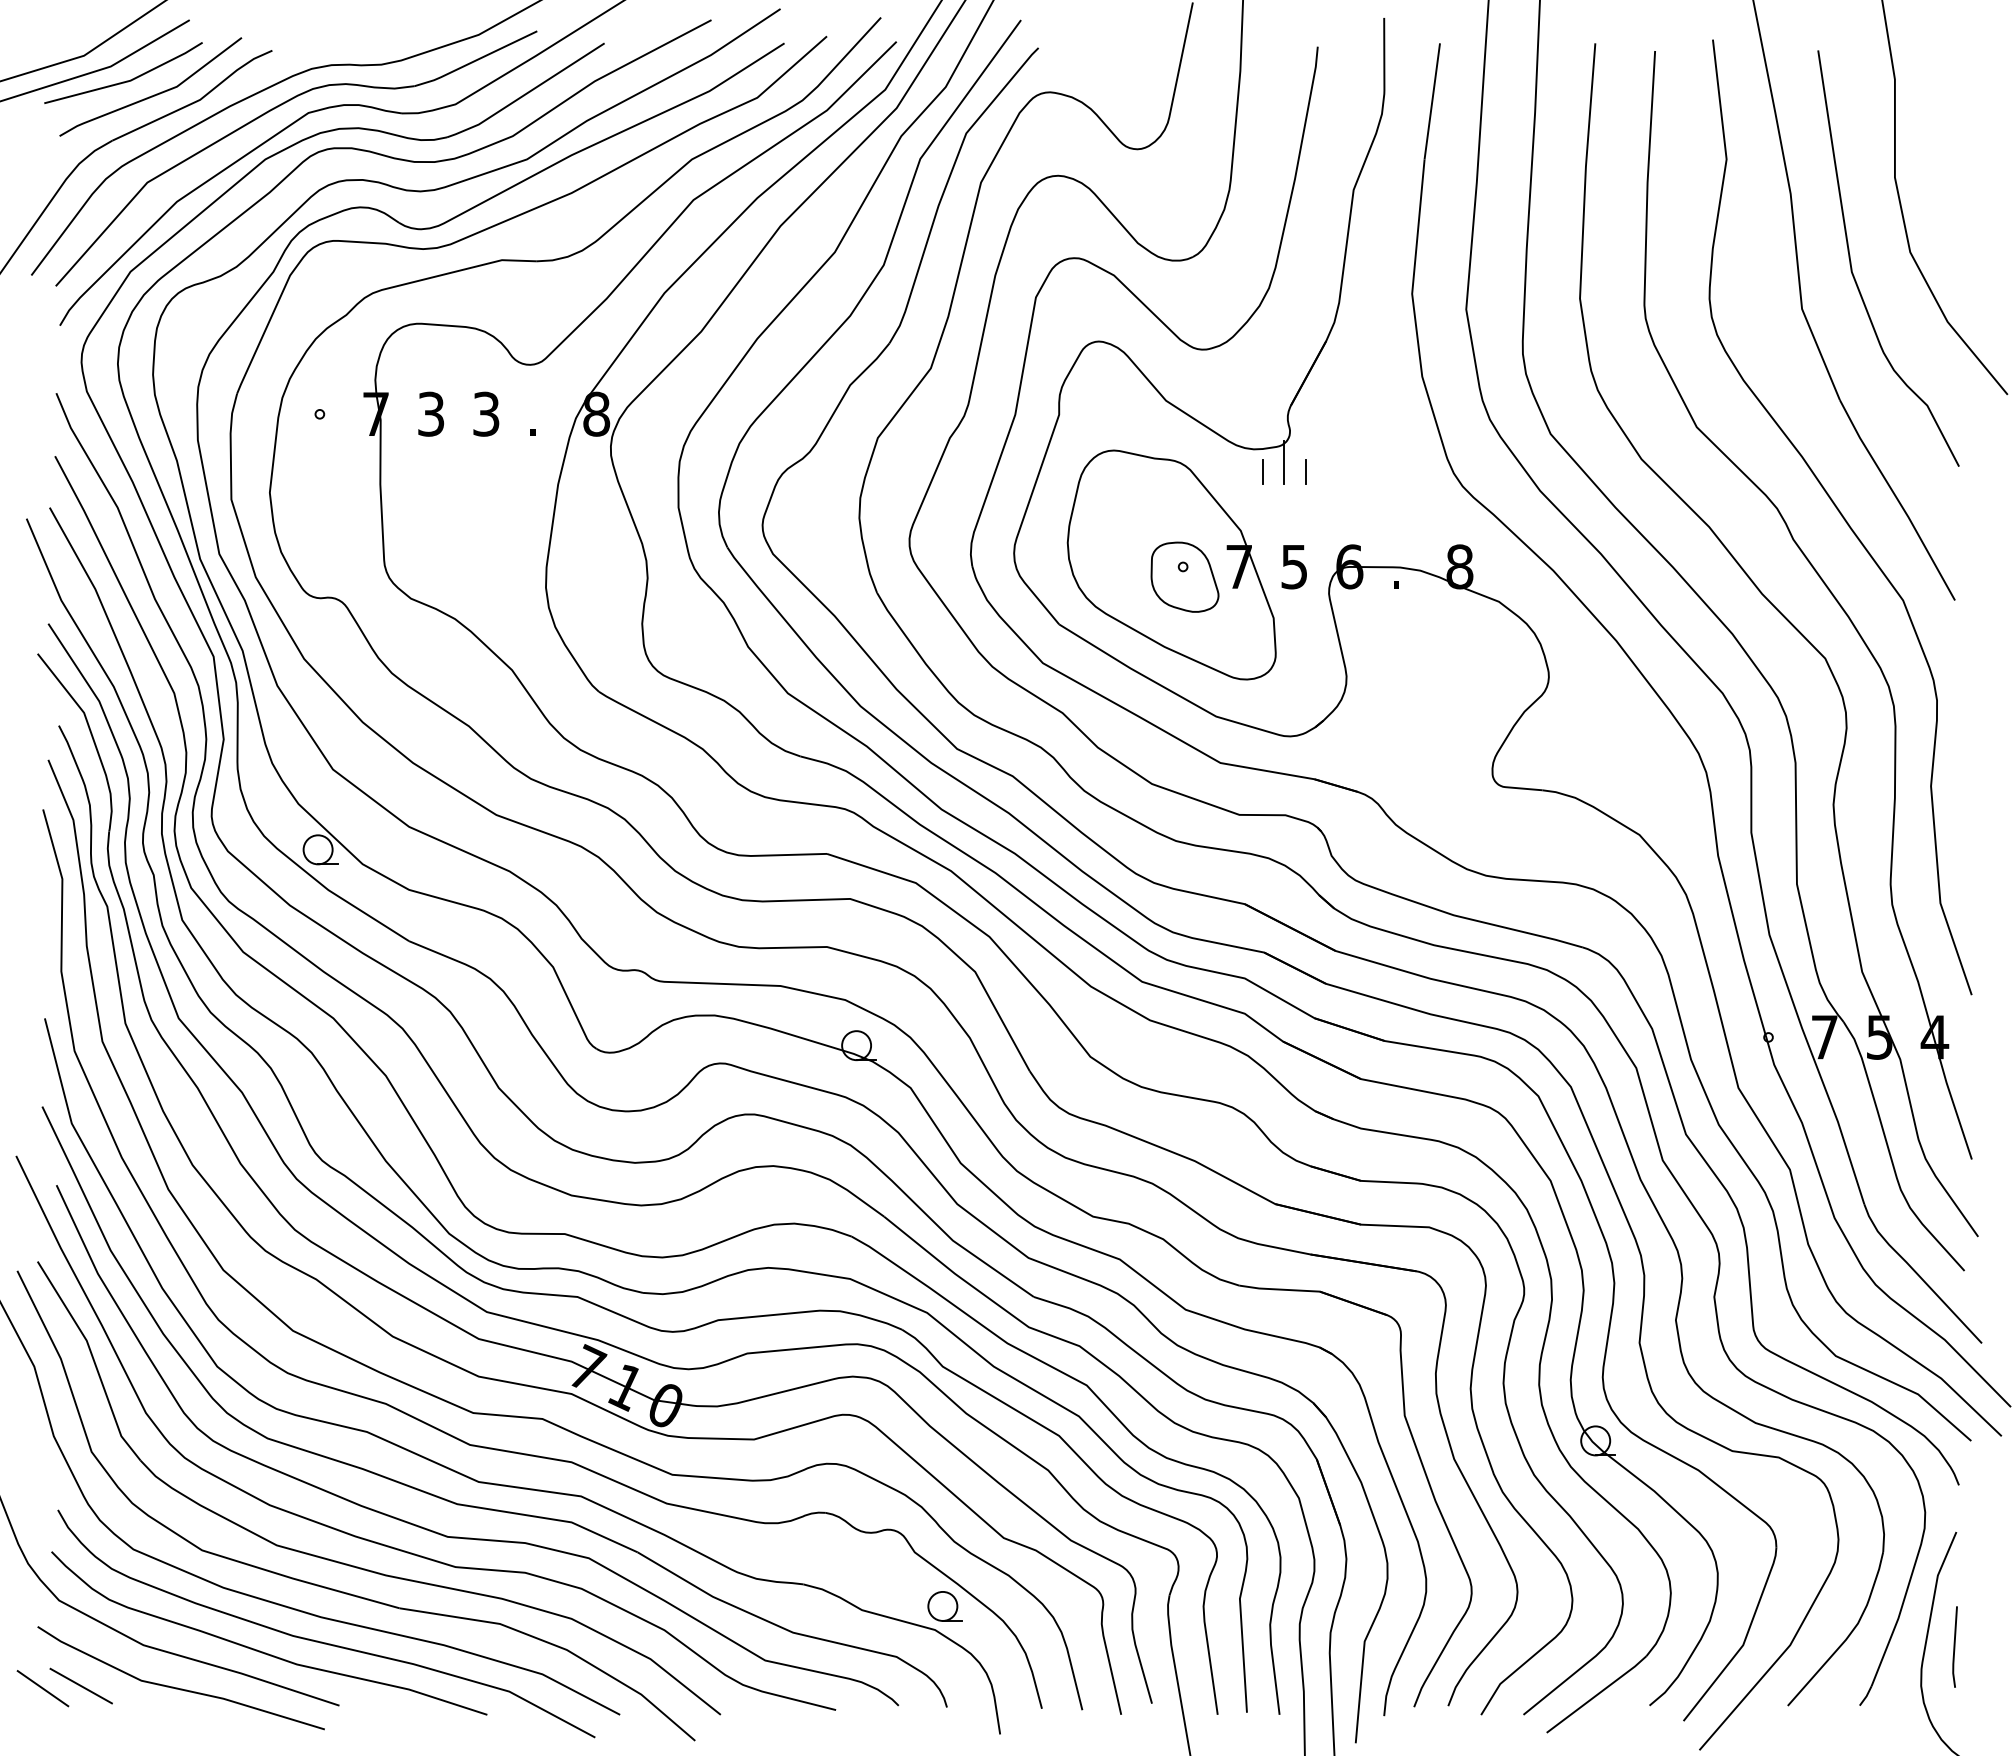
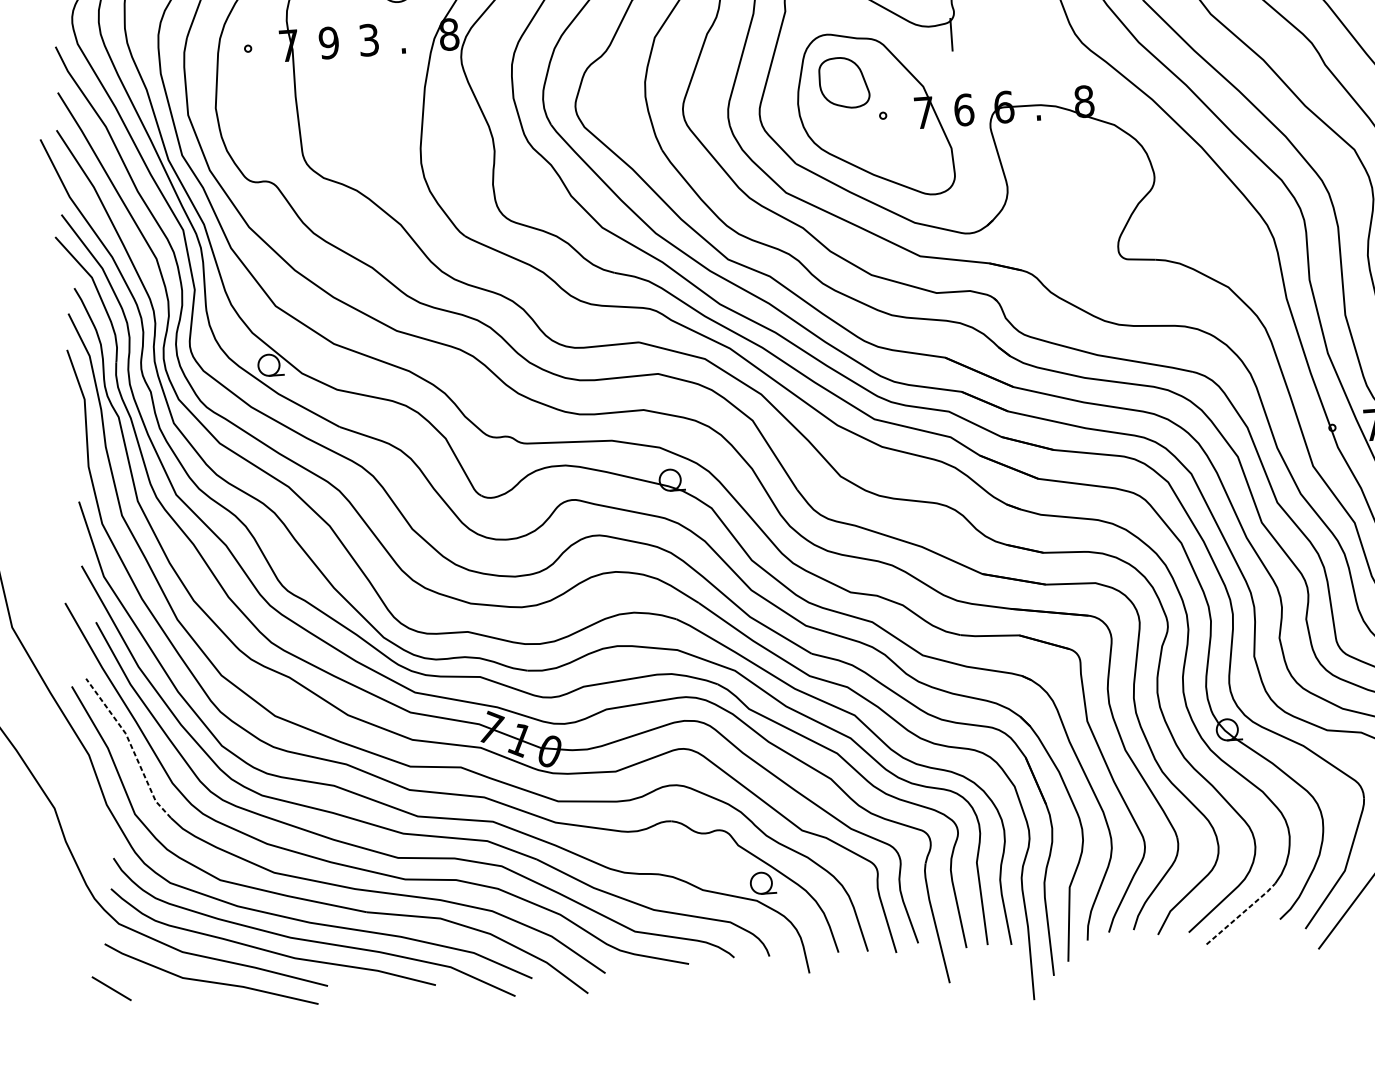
text: (430, 413) -> (328, 42), 3 -> 9
line: (1262, 472) -> (936, 43), removed
line: (1306, 472) -> (968, 40), removed
text: (1294, 566) -> (964, 109), 5 -> 6
part: (1184, 576) -> (843, 82), moved
line: (93, 1359) -> (131, 747), solid -> dashed
line: (80, 1685) -> (138, 984), removed
line: (1597, 1694) -> (1241, 914), solid -> dashed

